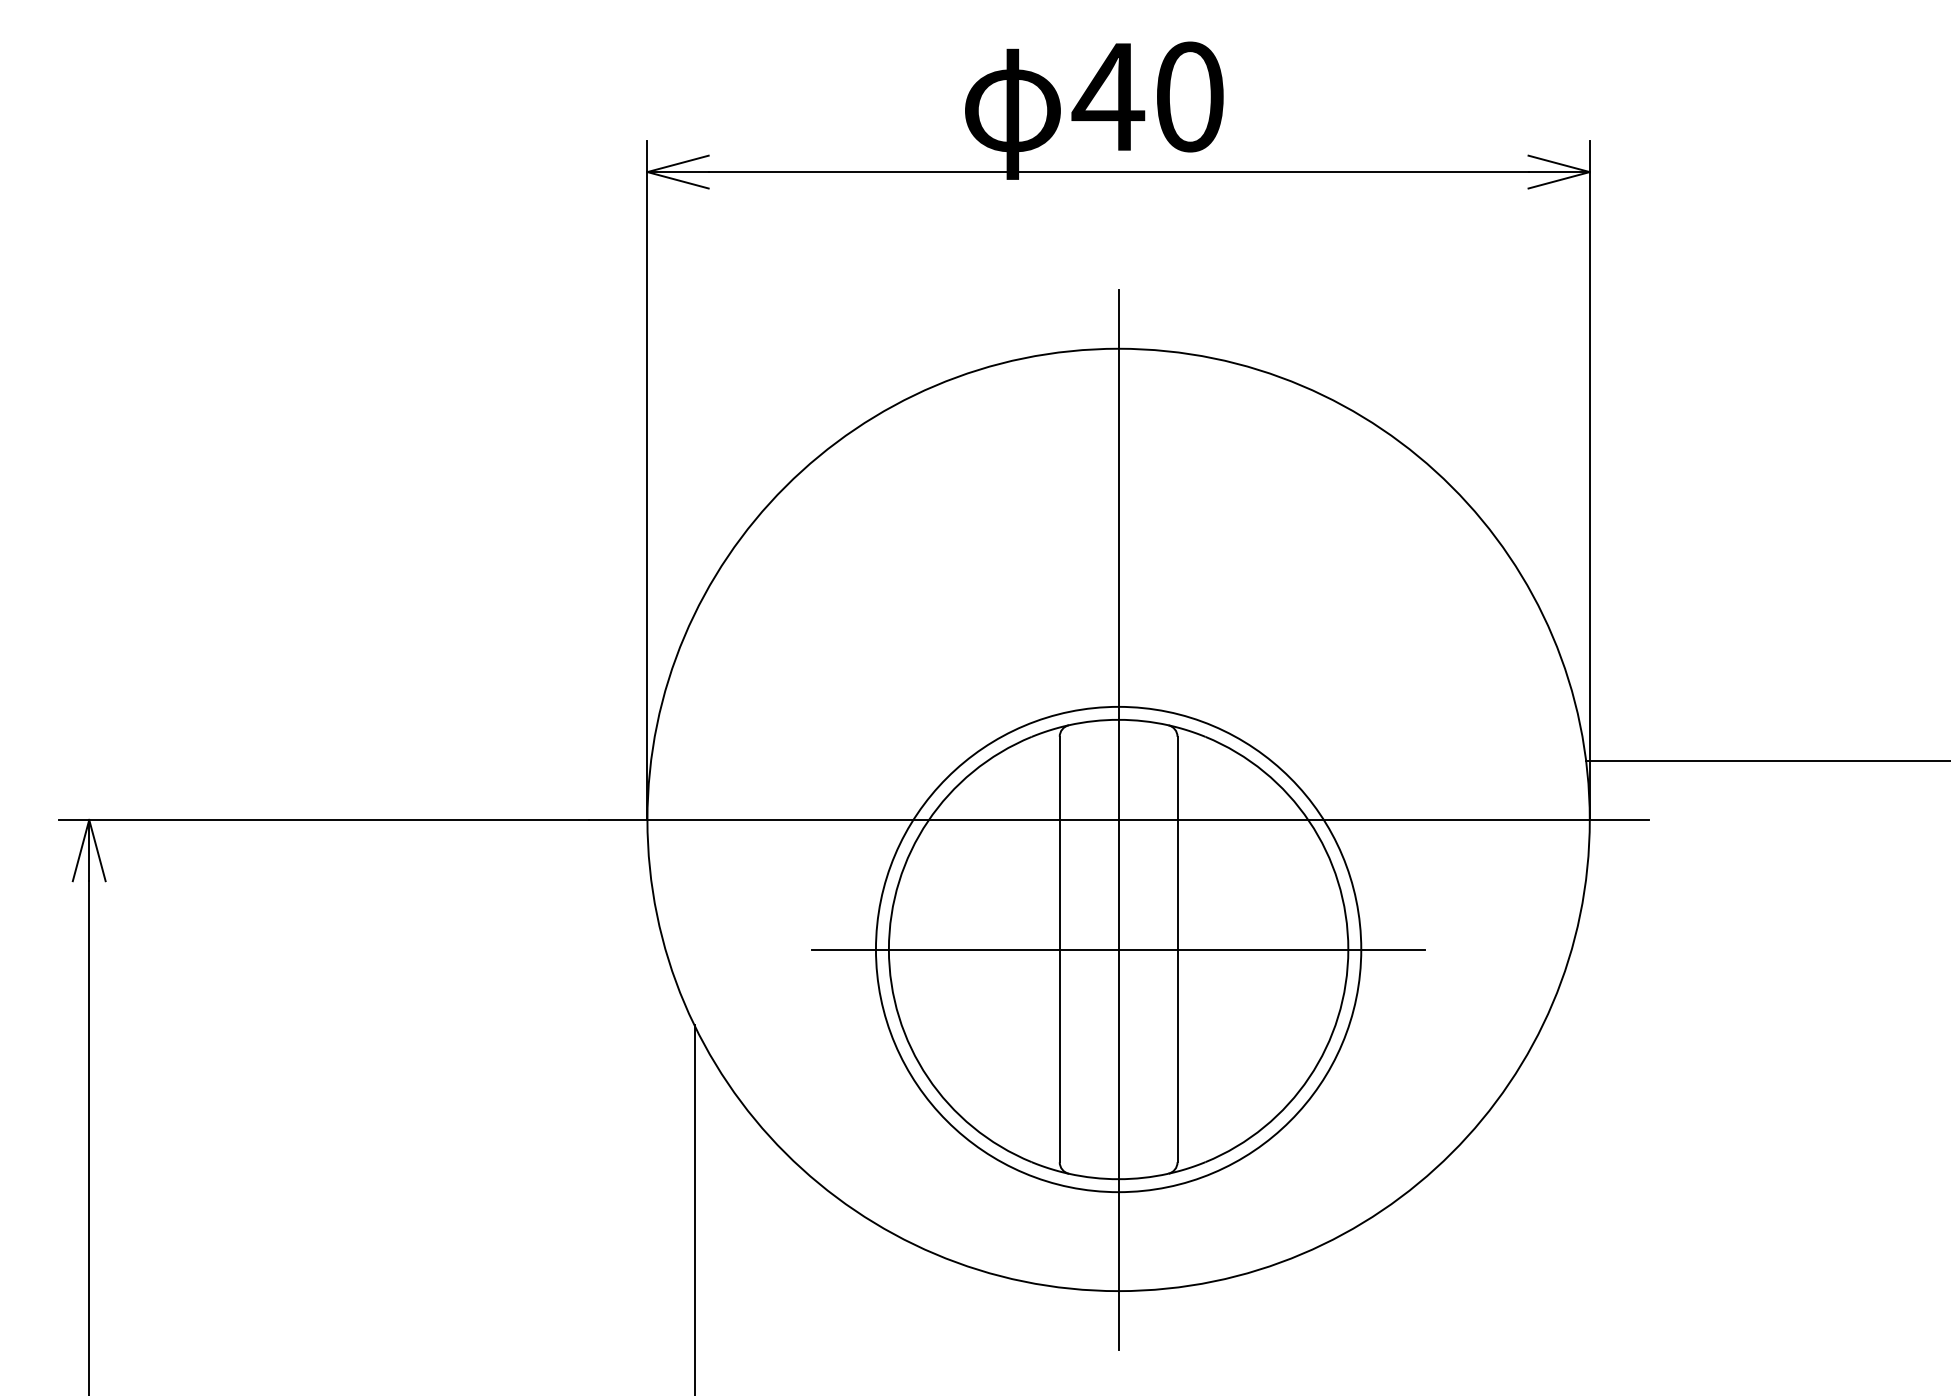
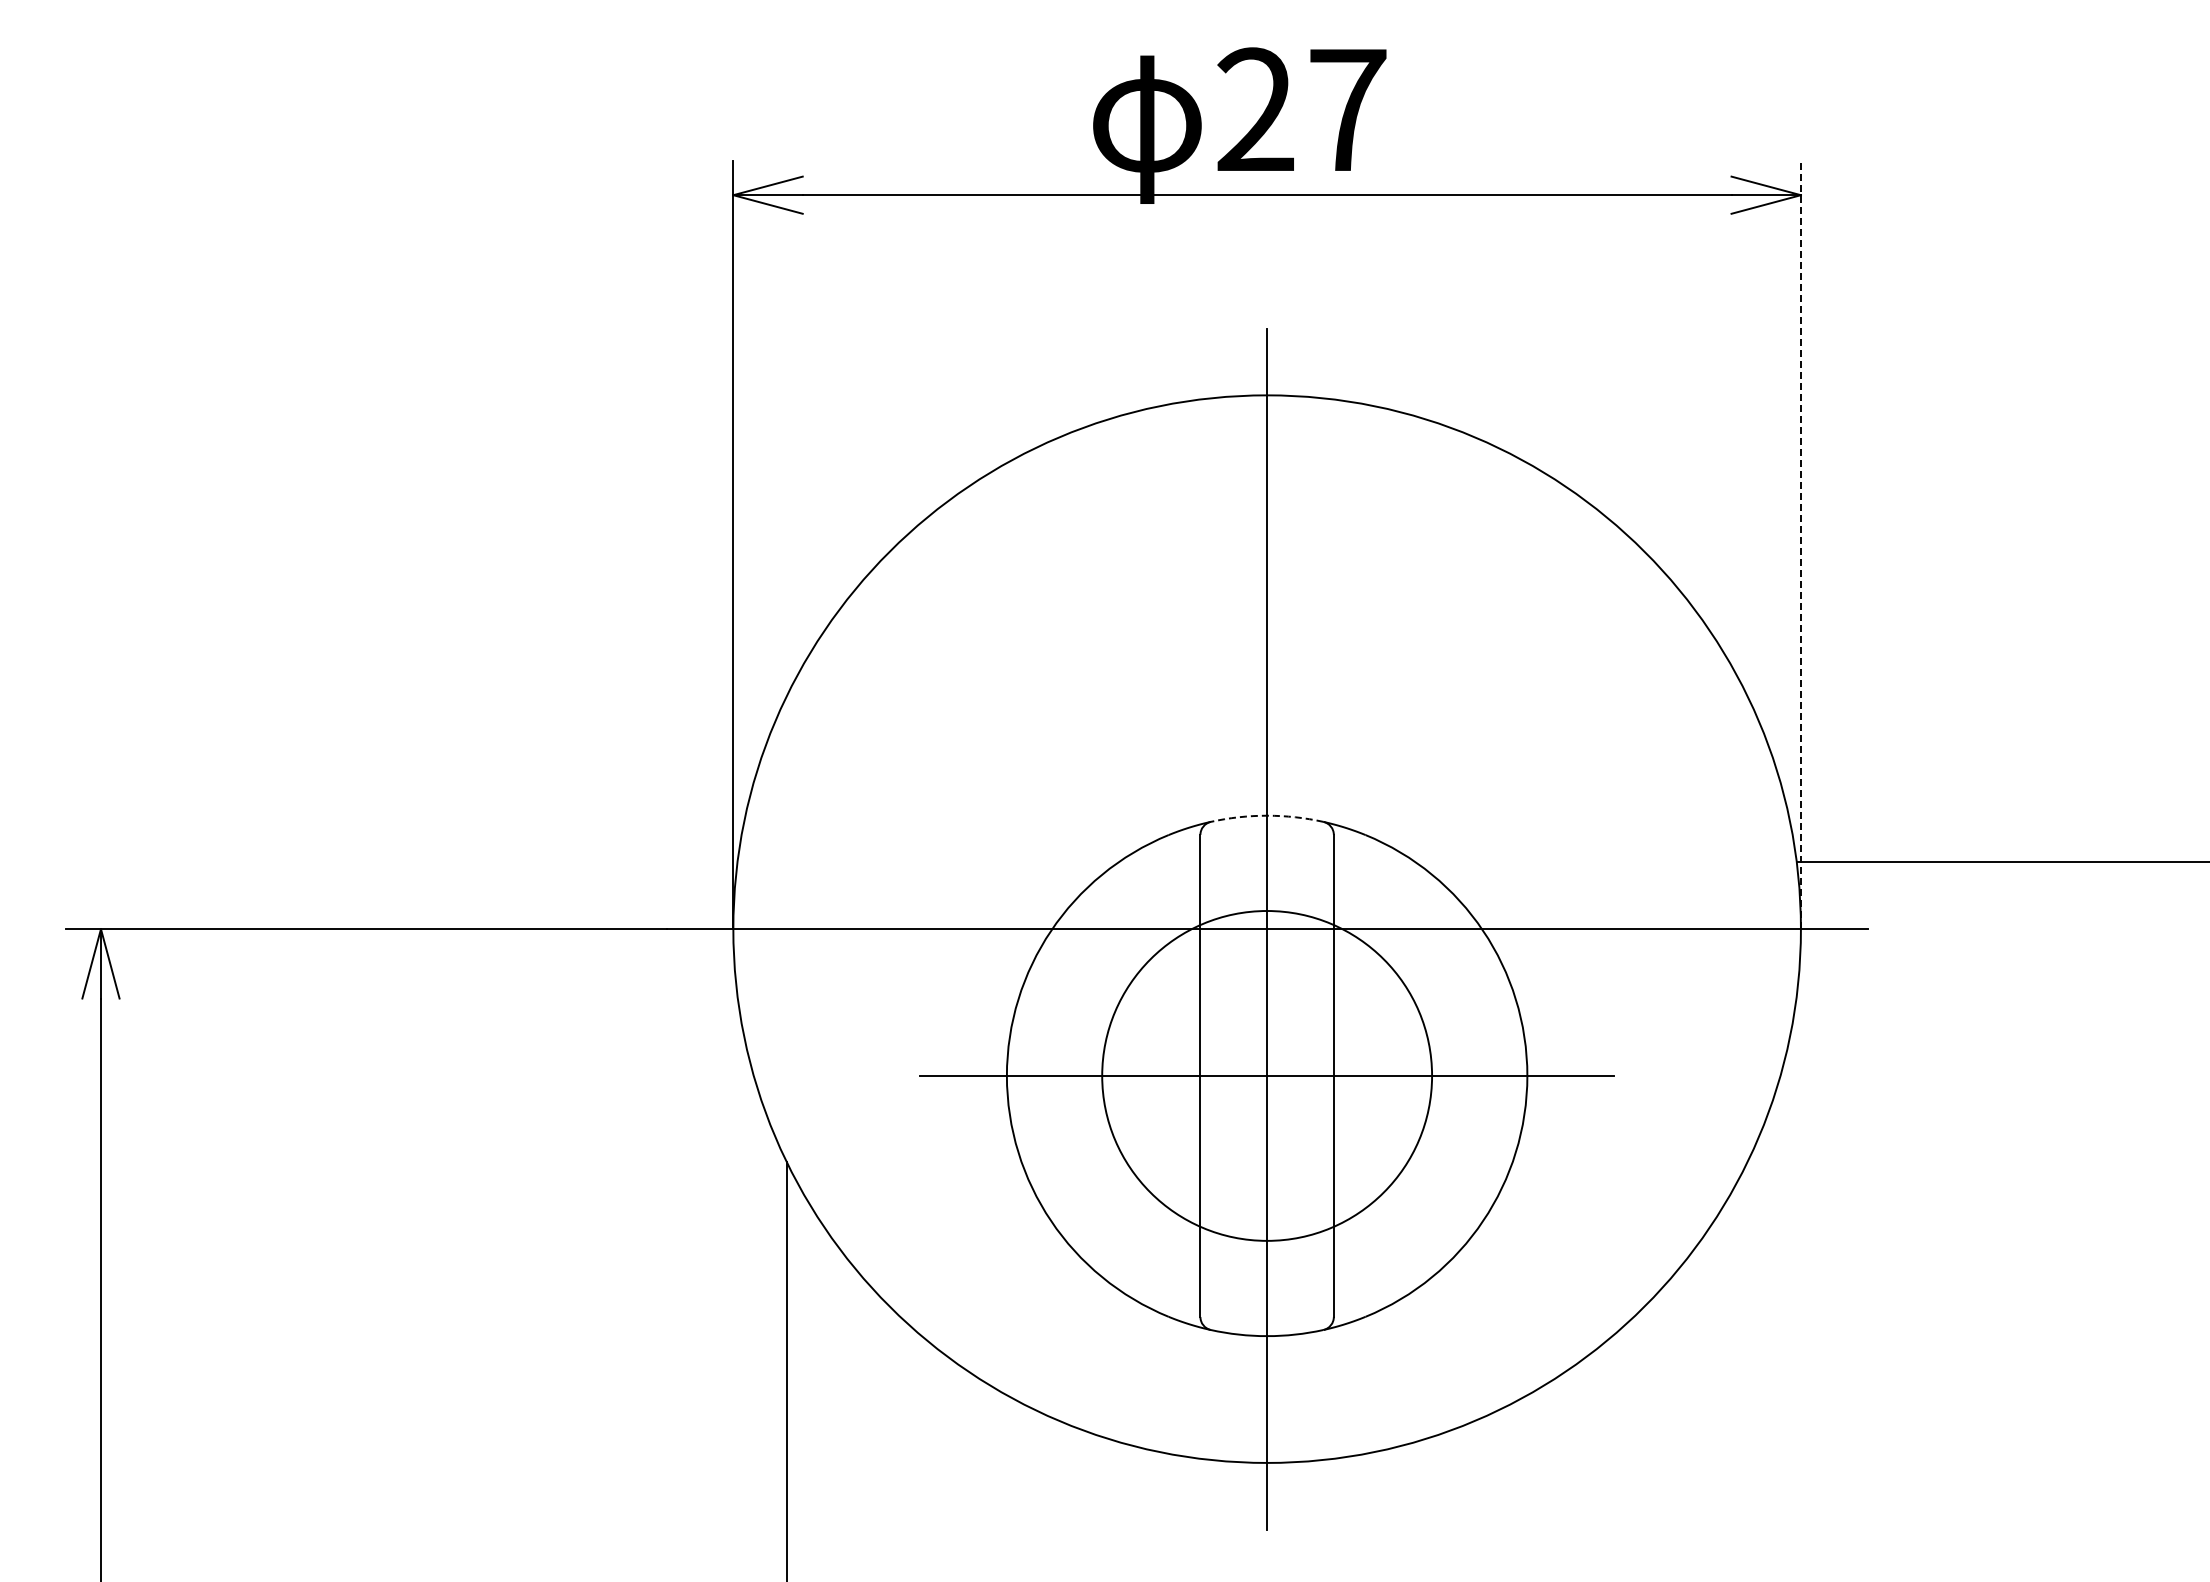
text: (1147, 96) -> (1299, 109), 40 -> 27
line: (1589, 480) -> (1800, 544), solid -> dashed
arc: (1118, 719) -> (1267, 815), solid -> dashed
circle: (1118, 949) -> (1267, 1075), size x0.6

